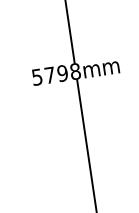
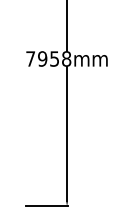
text: (49, 74) -> (42, 58), 5798mm -> 7958mm

